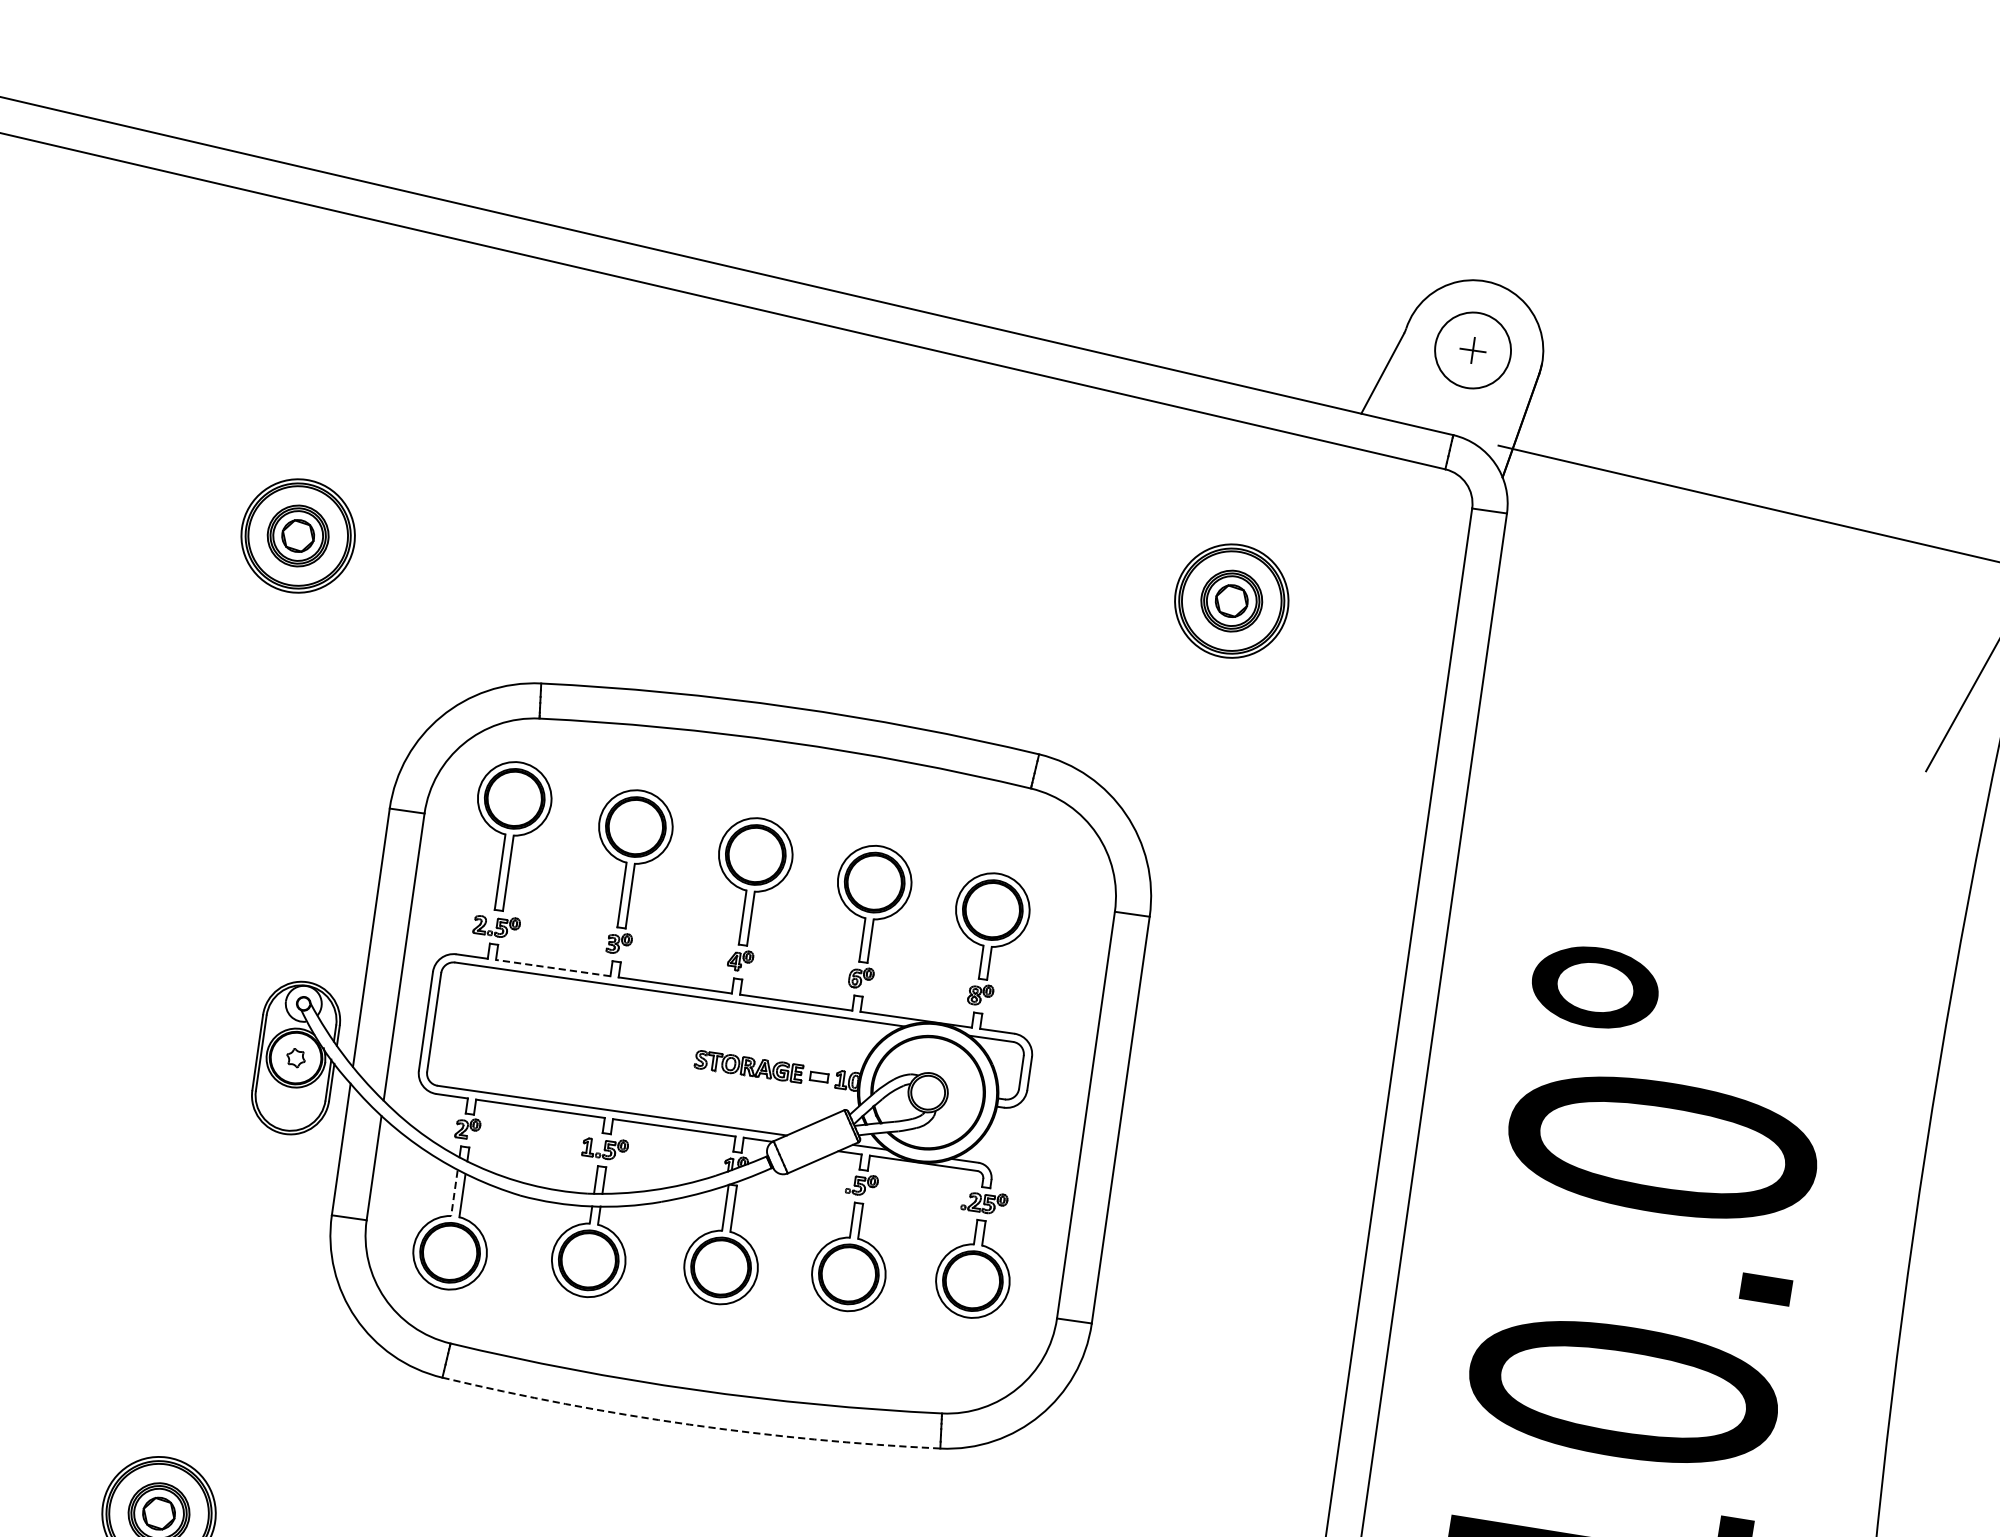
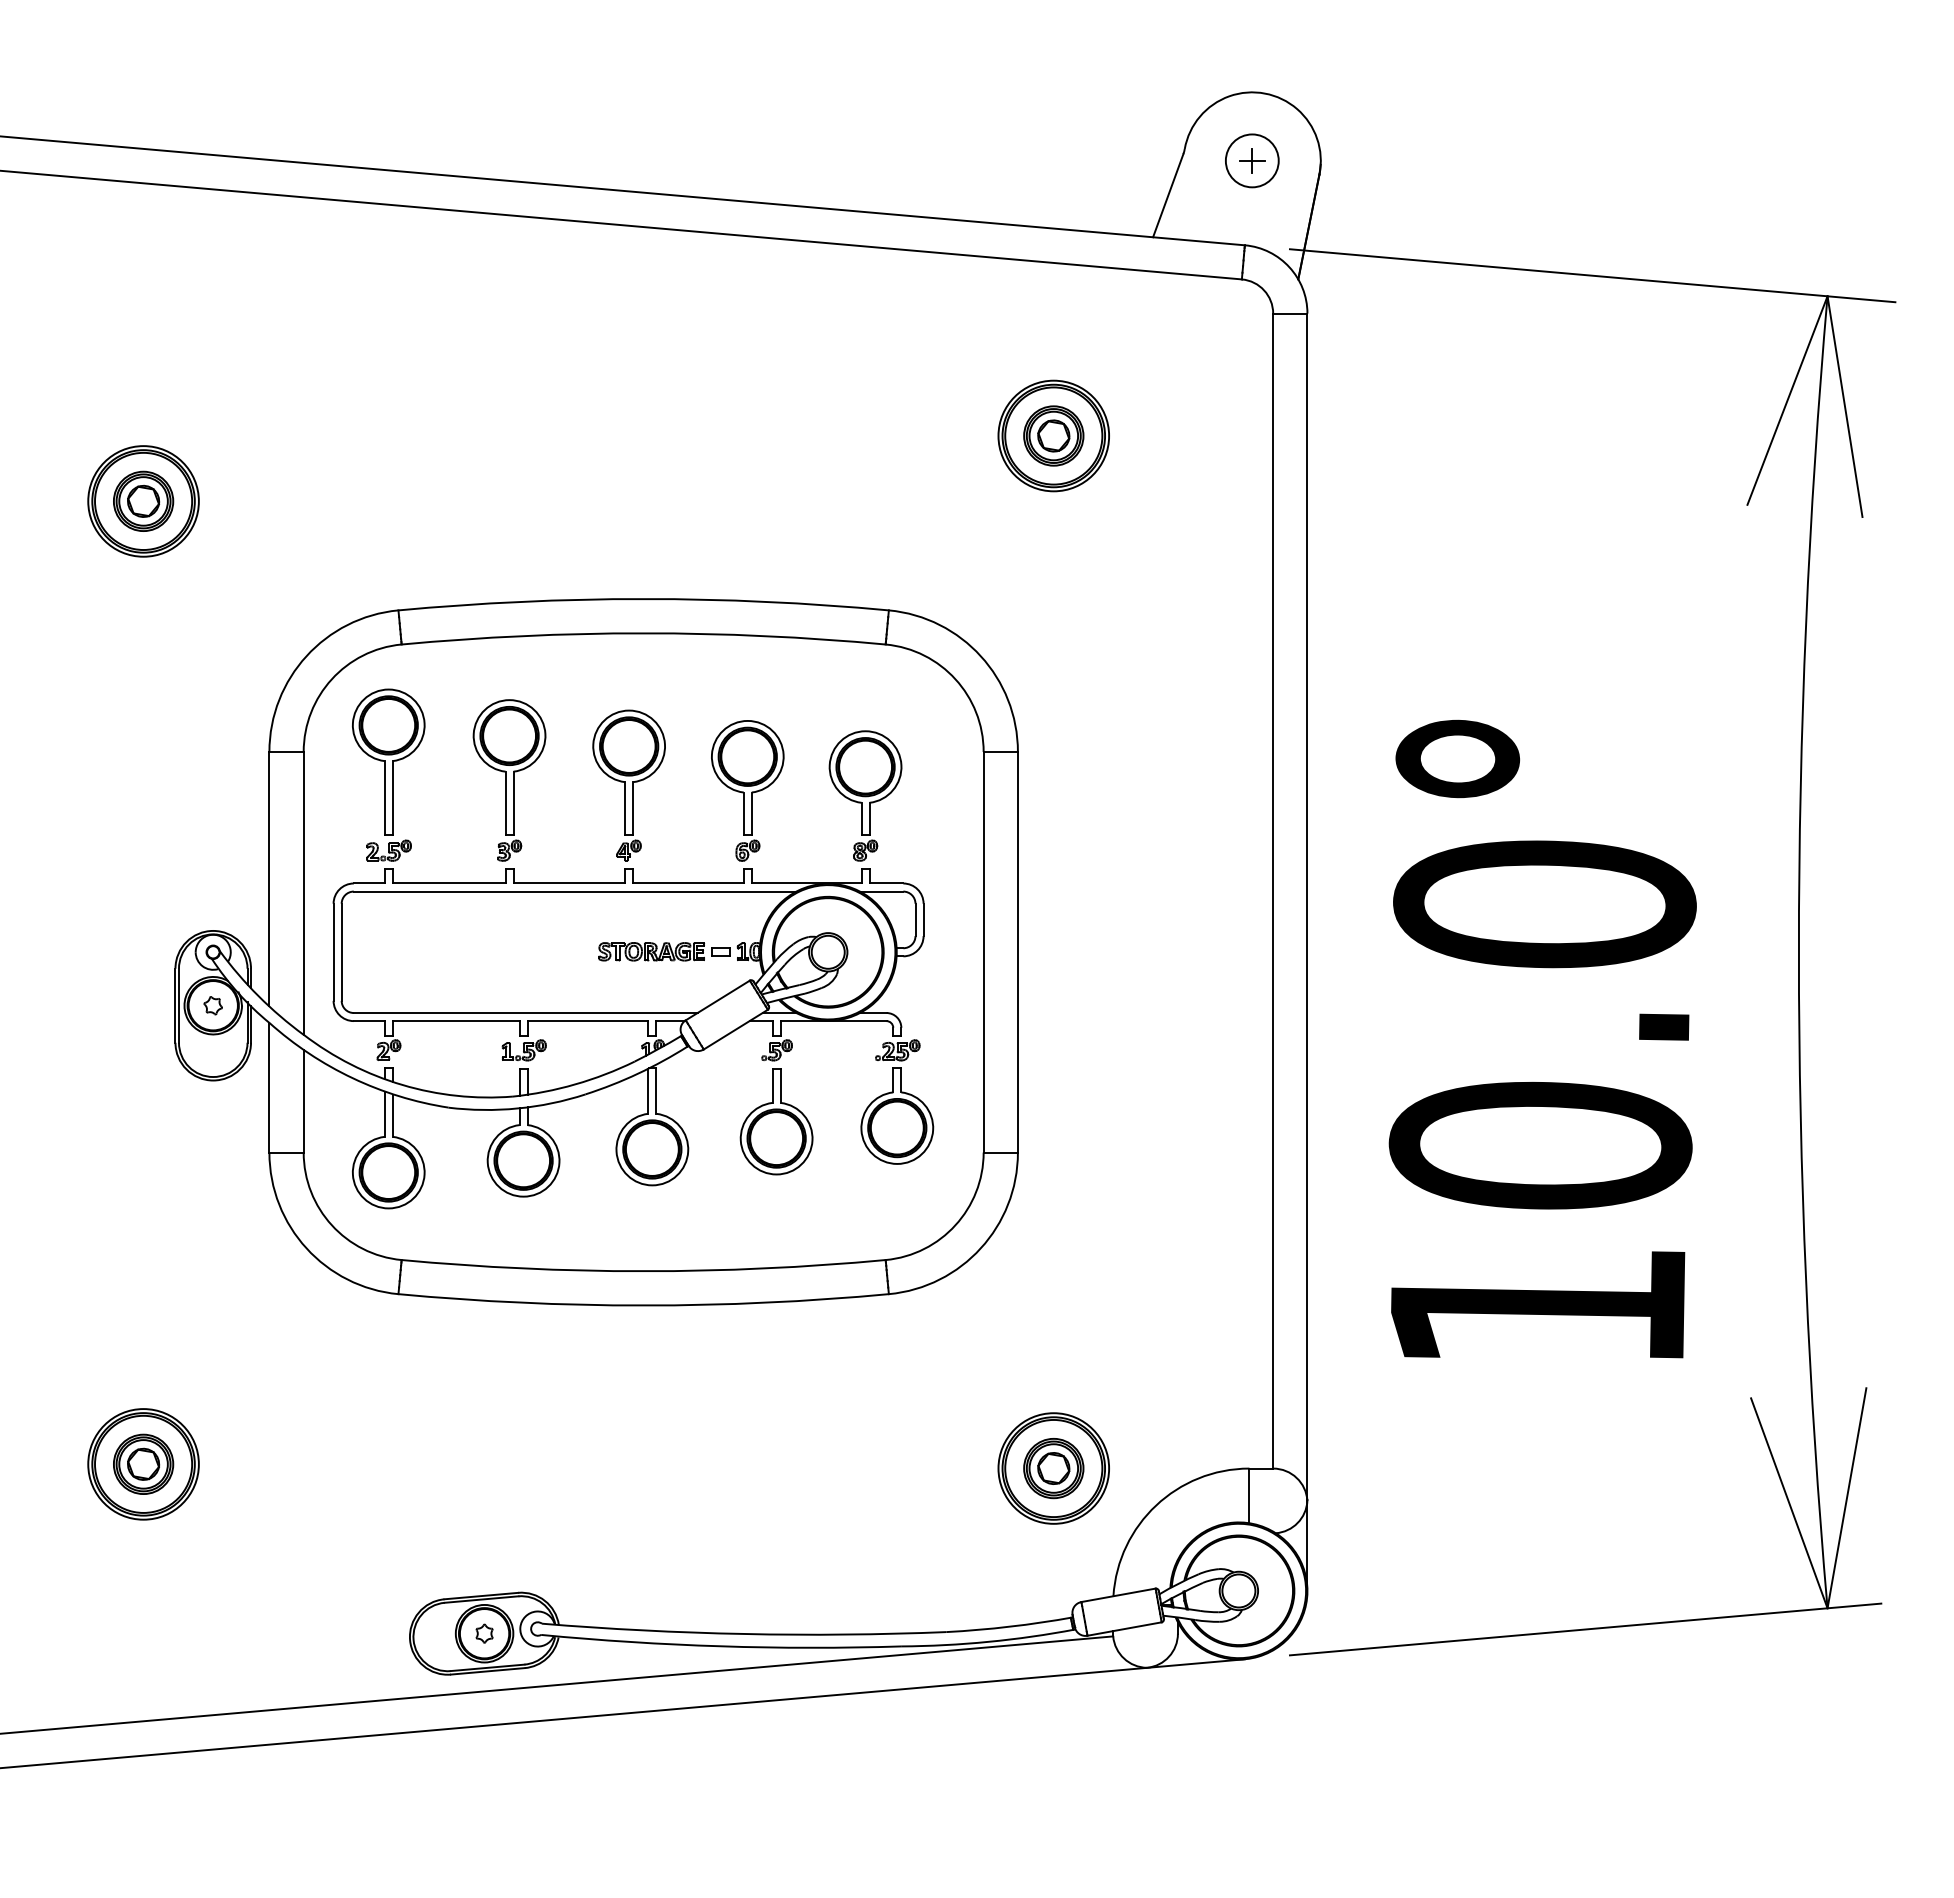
circle: (1472, 349) -> (1251, 160), size x0.71
line: (552, 967) -> (448, 883), dashed -> solid
line: (454, 1194) -> (384, 1115), dashed -> solid
arc: (689, 1424) -> (643, 1305), dashed -> solid

